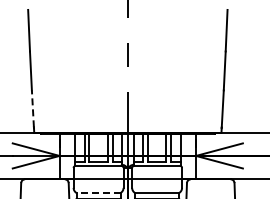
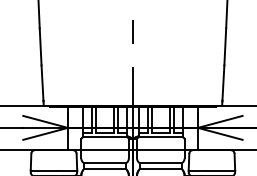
line: (32, 108) -> (42, 82), dashed -> solid
line: (98, 192) -> (104, 162), dashed -> solid

